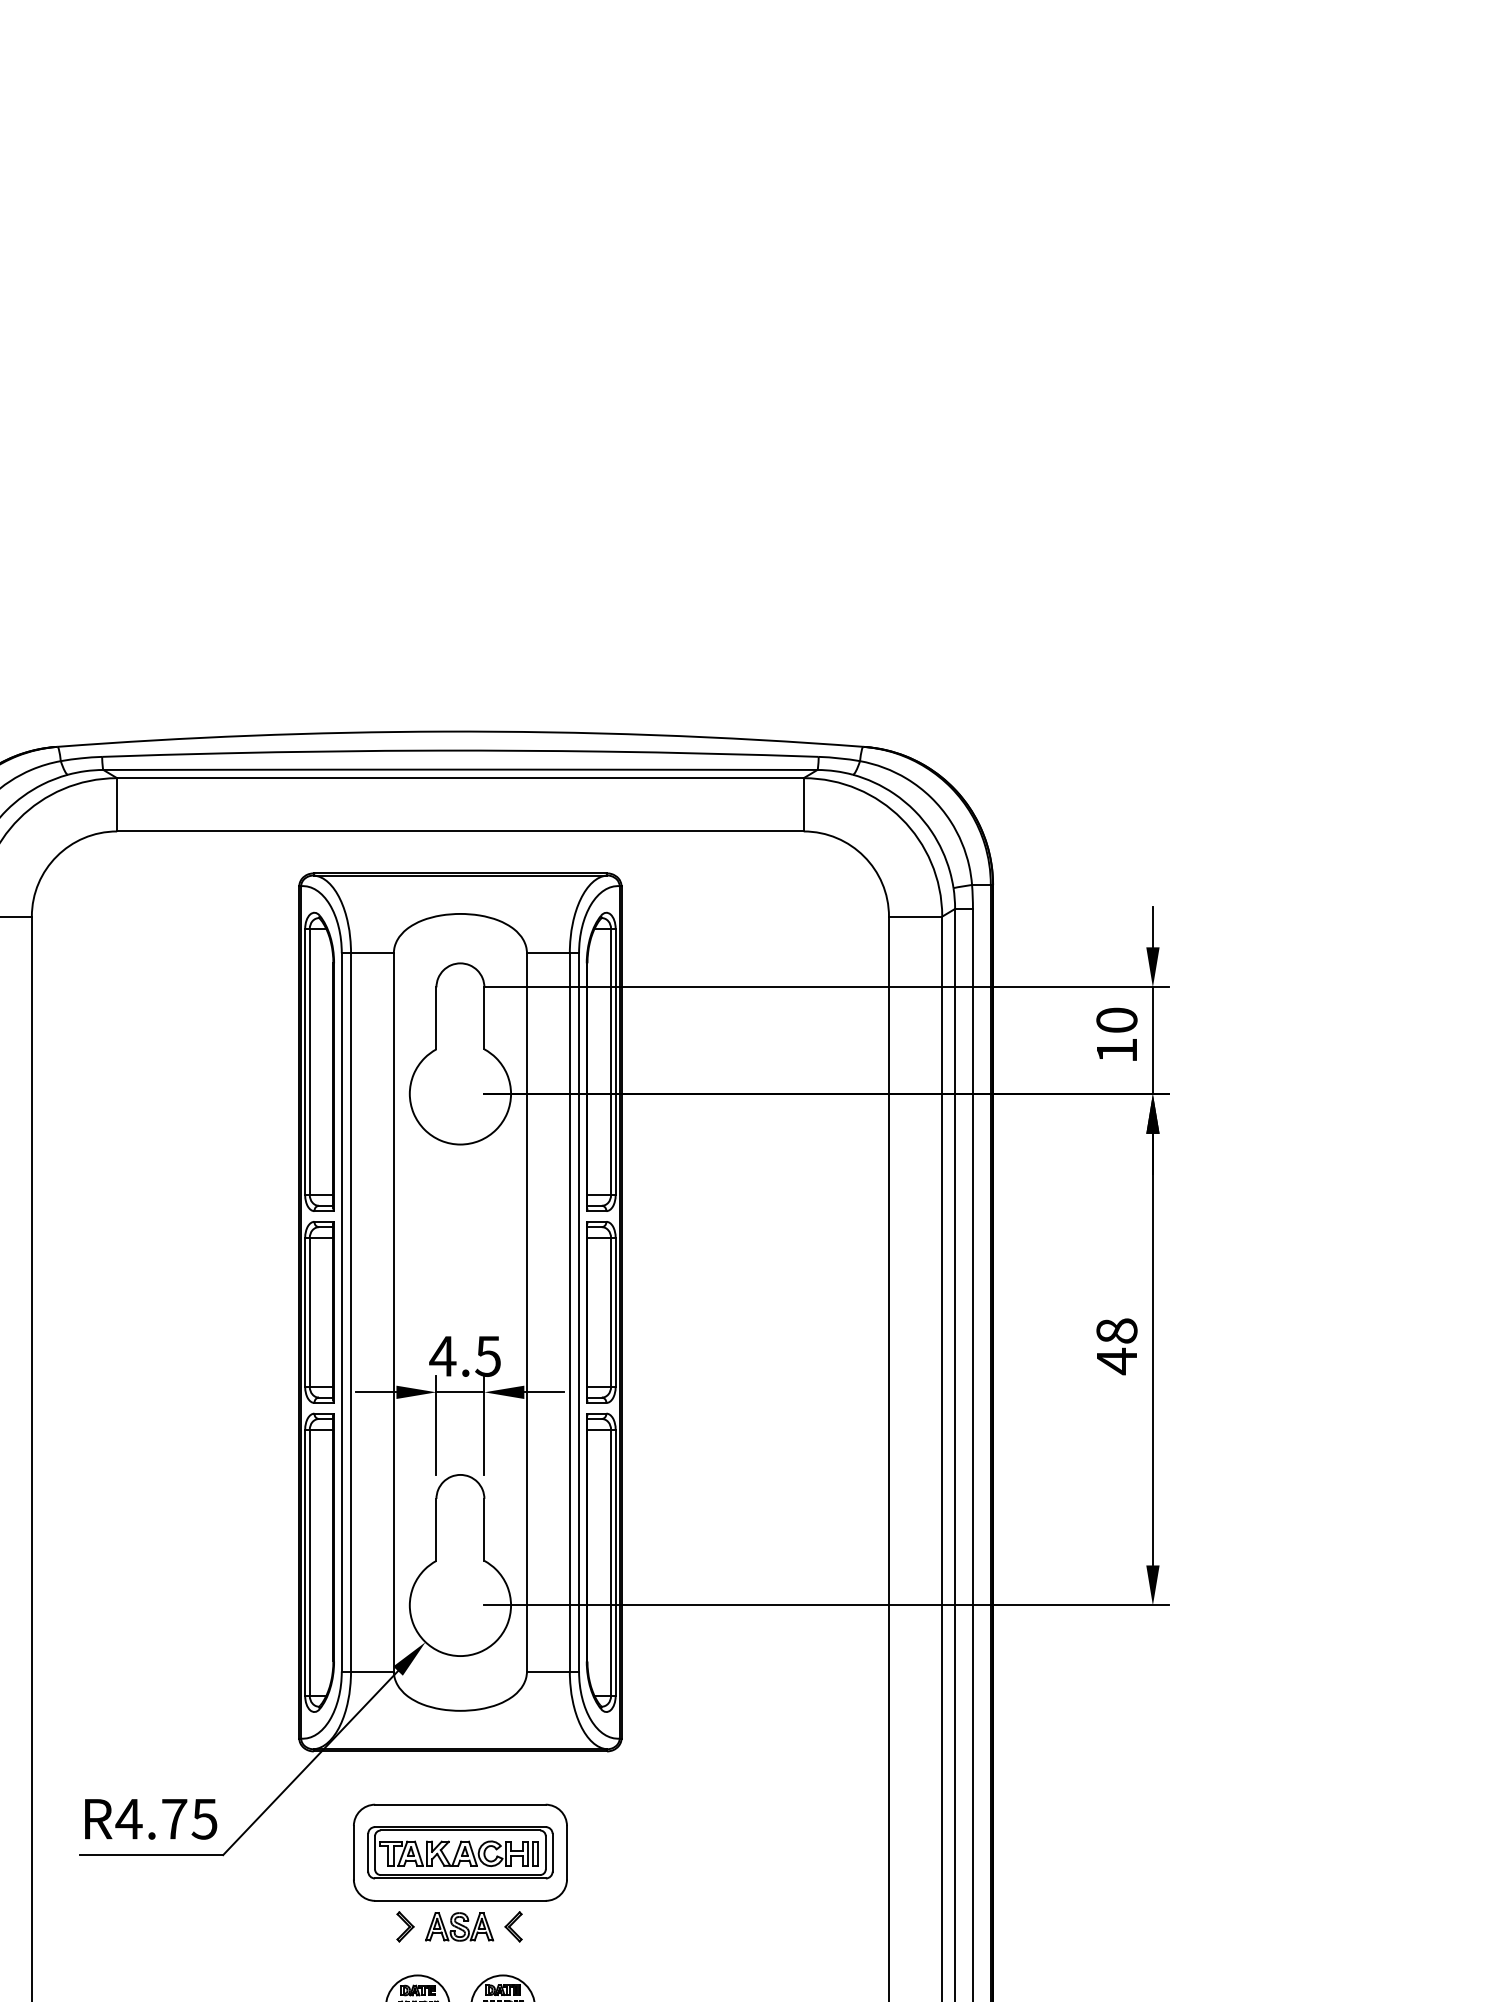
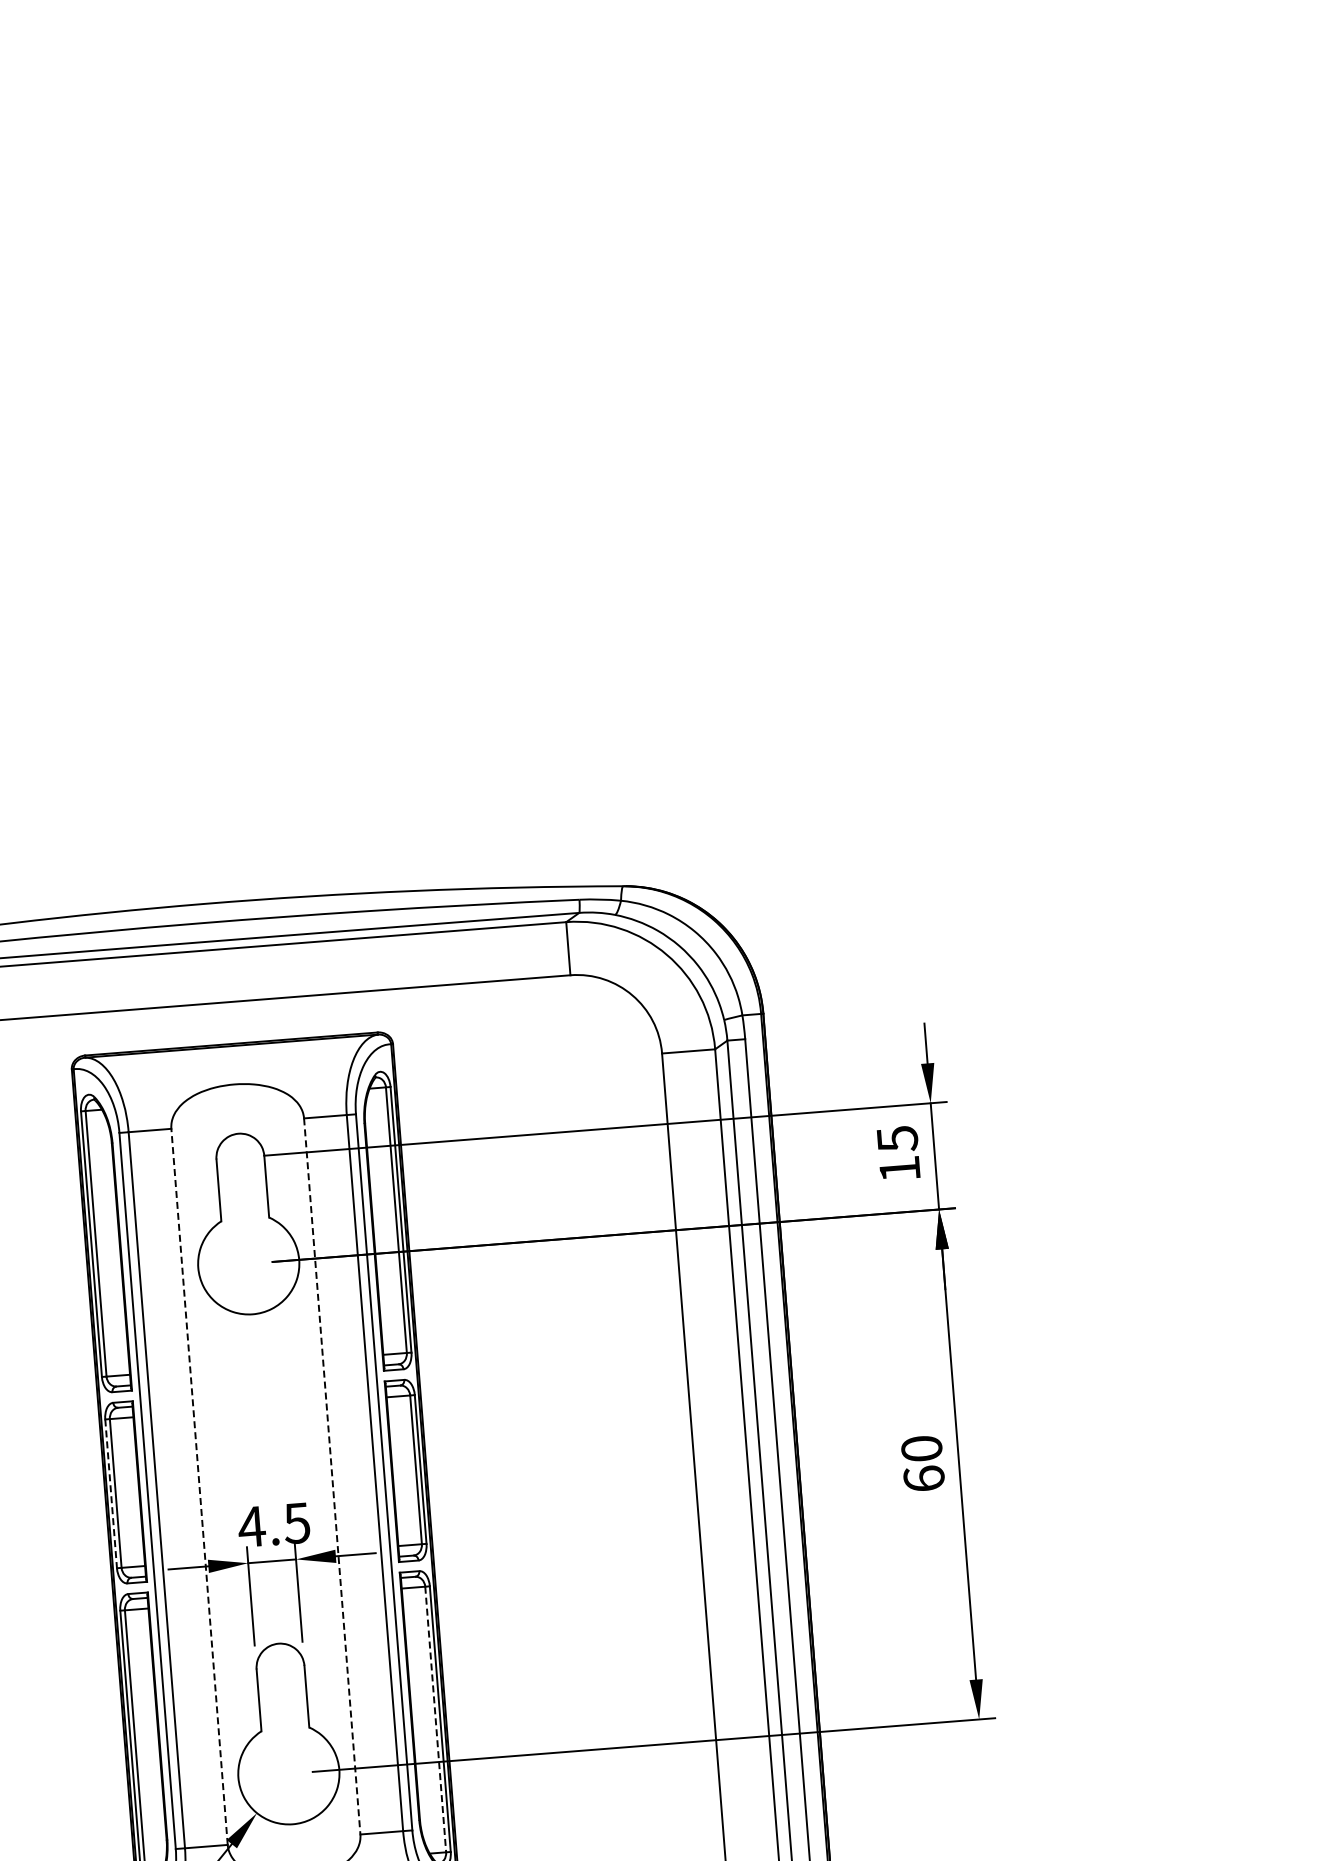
text: (1116, 1020) -> (897, 1139), 10 -> 15
line: (393, 1311) -> (199, 1486), solid -> dashed
line: (305, 1312) -> (111, 1493), solid -> dashed
line: (526, 1312) -> (331, 1476), solid -> dashed
text: (1116, 1346) -> (922, 1464), 48 -> 60
line: (611, 1563) -> (436, 1720), solid -> dashed

